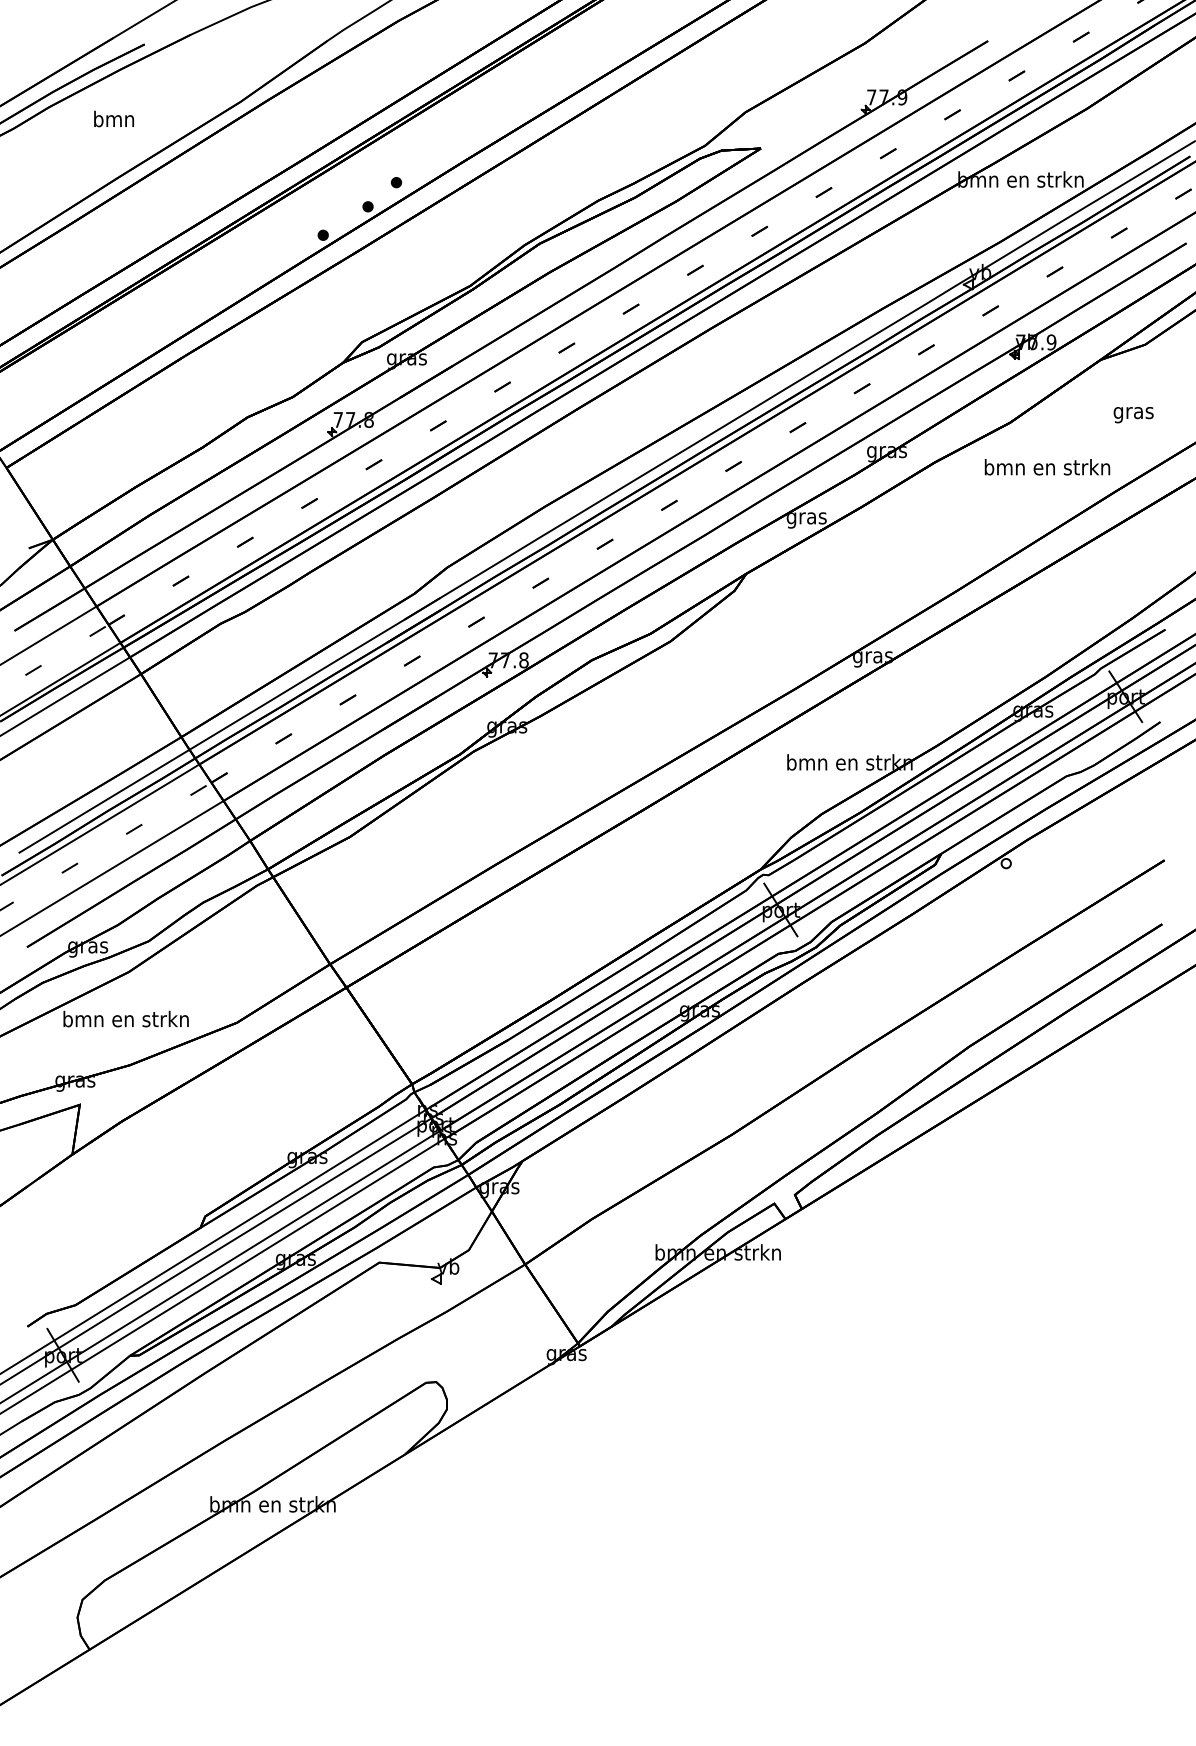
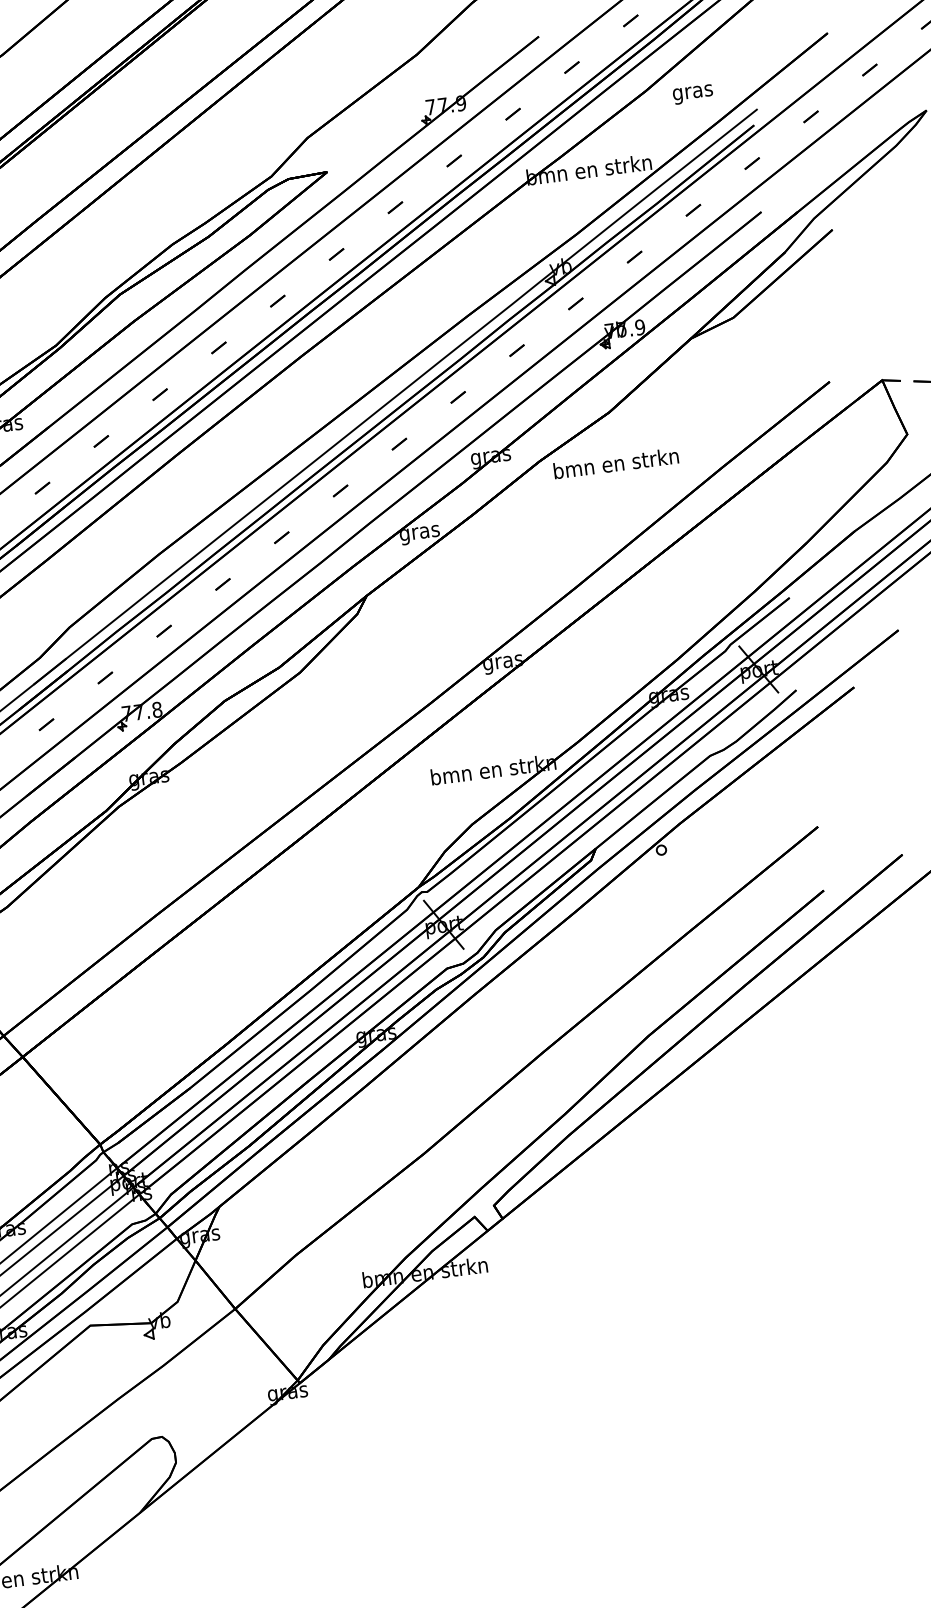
text: (1133, 415) -> (693, 94), moved
text: (1047, 467) -> (616, 463), moved

